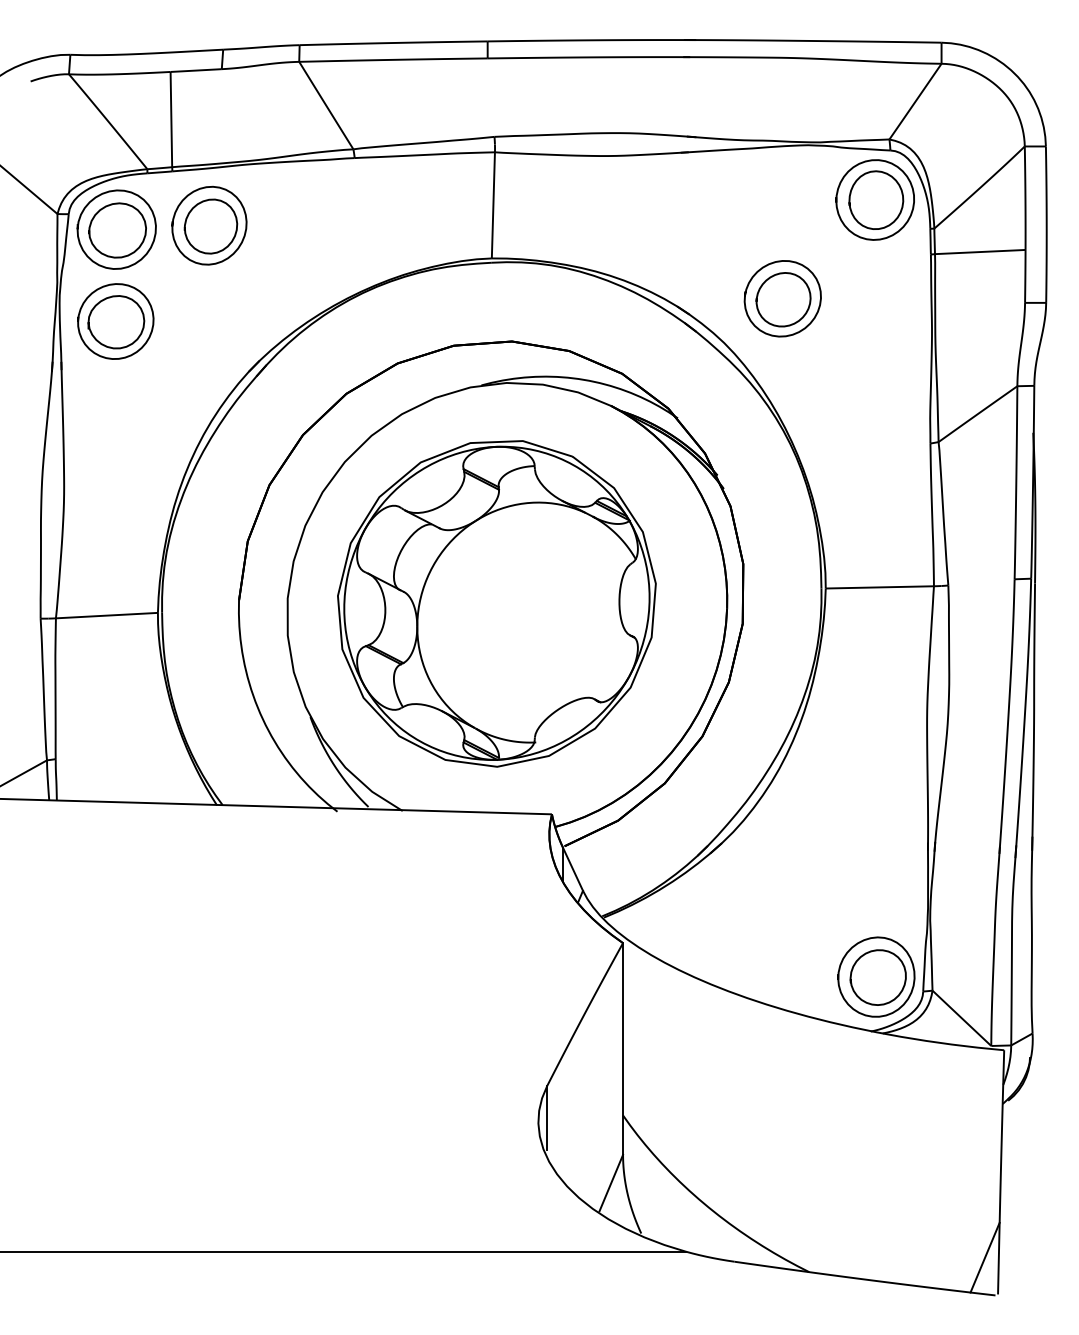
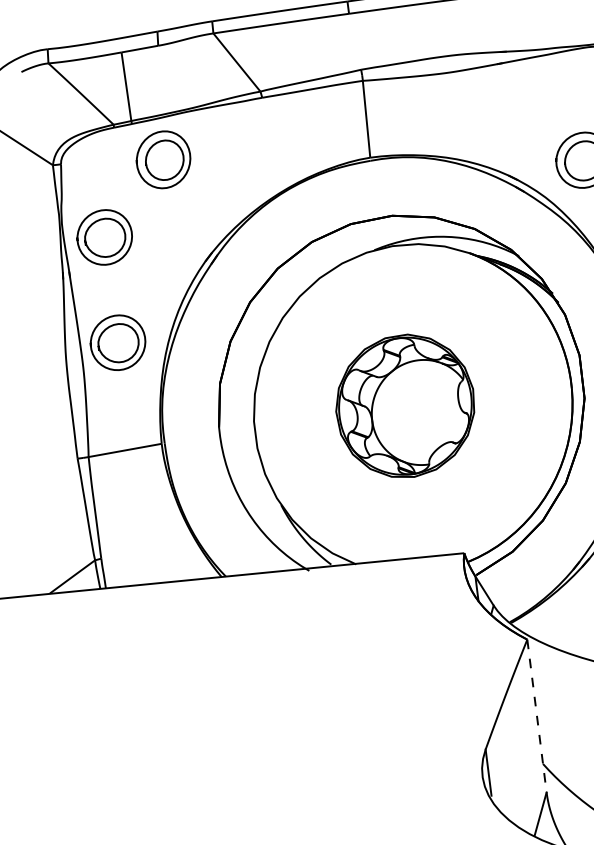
part: (116, 229) -> (96, 171), removed
part: (115, 467) -> (117, 342), added
part: (496, 603) -> (405, 406), size x0.6
line: (623, 1049) -> (537, 716), solid -> dashed

